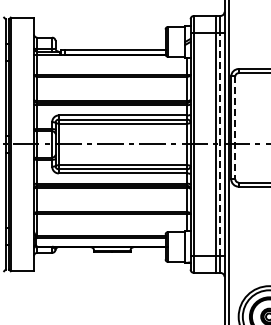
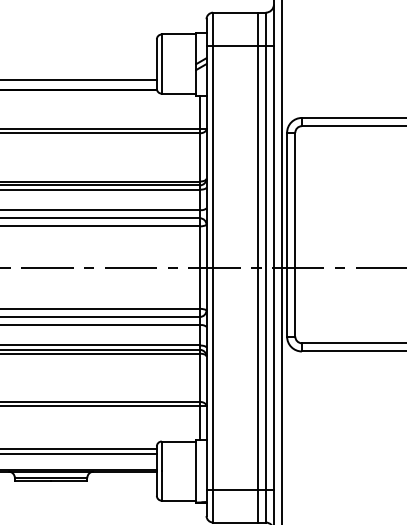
line: (235, 128) -> (295, 235), dashed -> solid
line: (220, 144) -> (265, 267), dashed -> solid

